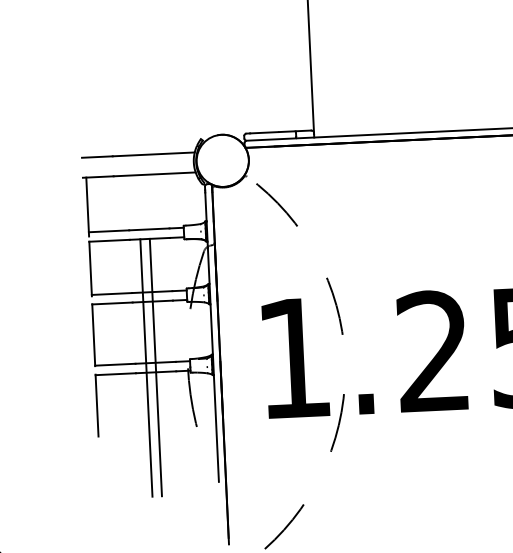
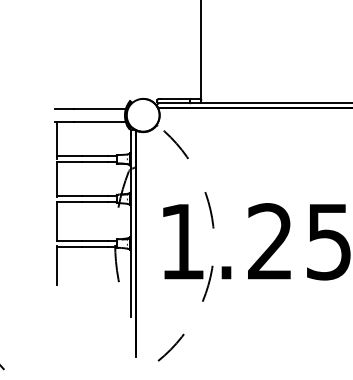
line: (155, 367) -> (94, 243), removed
line: (145, 368) -> (88, 243), removed

